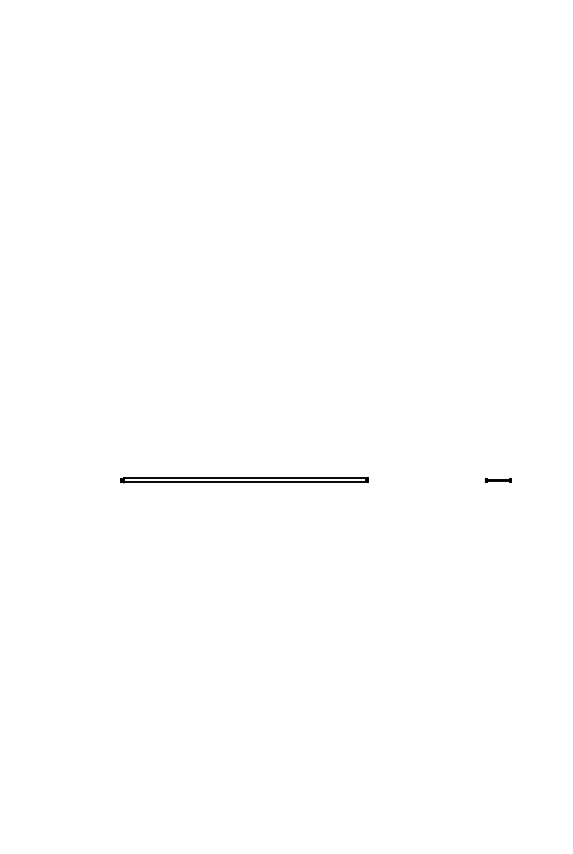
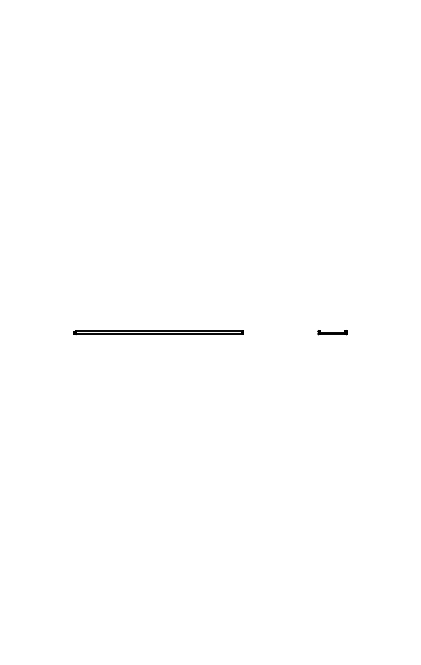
part: (498, 480) -> (332, 332), size x1.67

